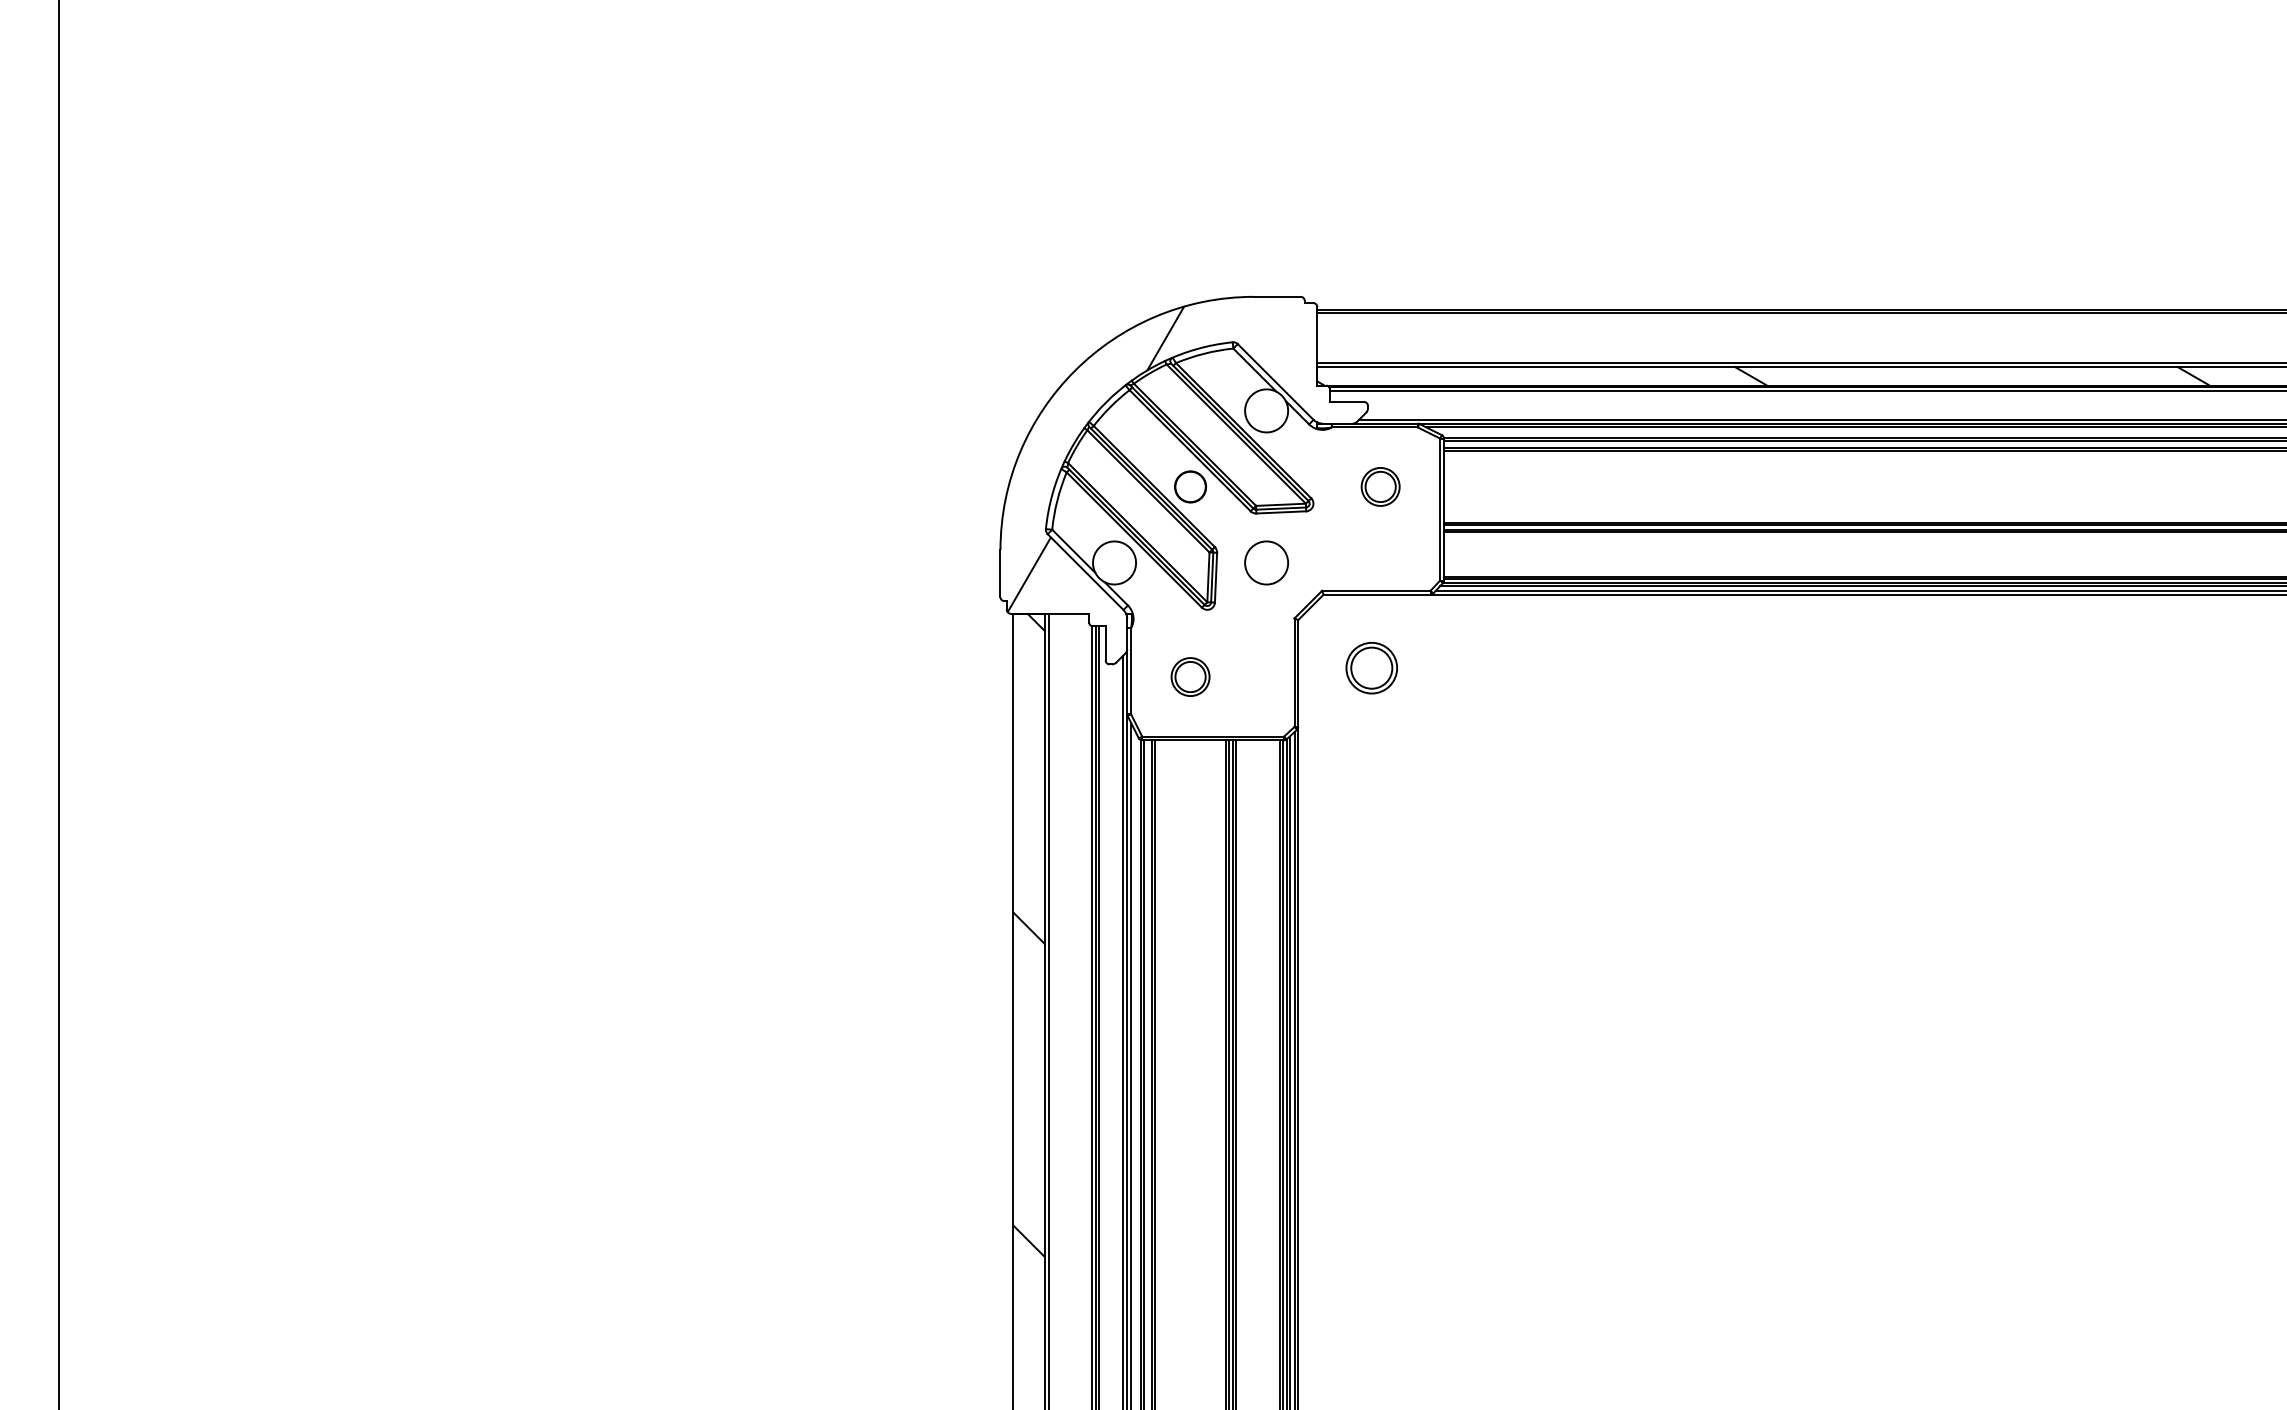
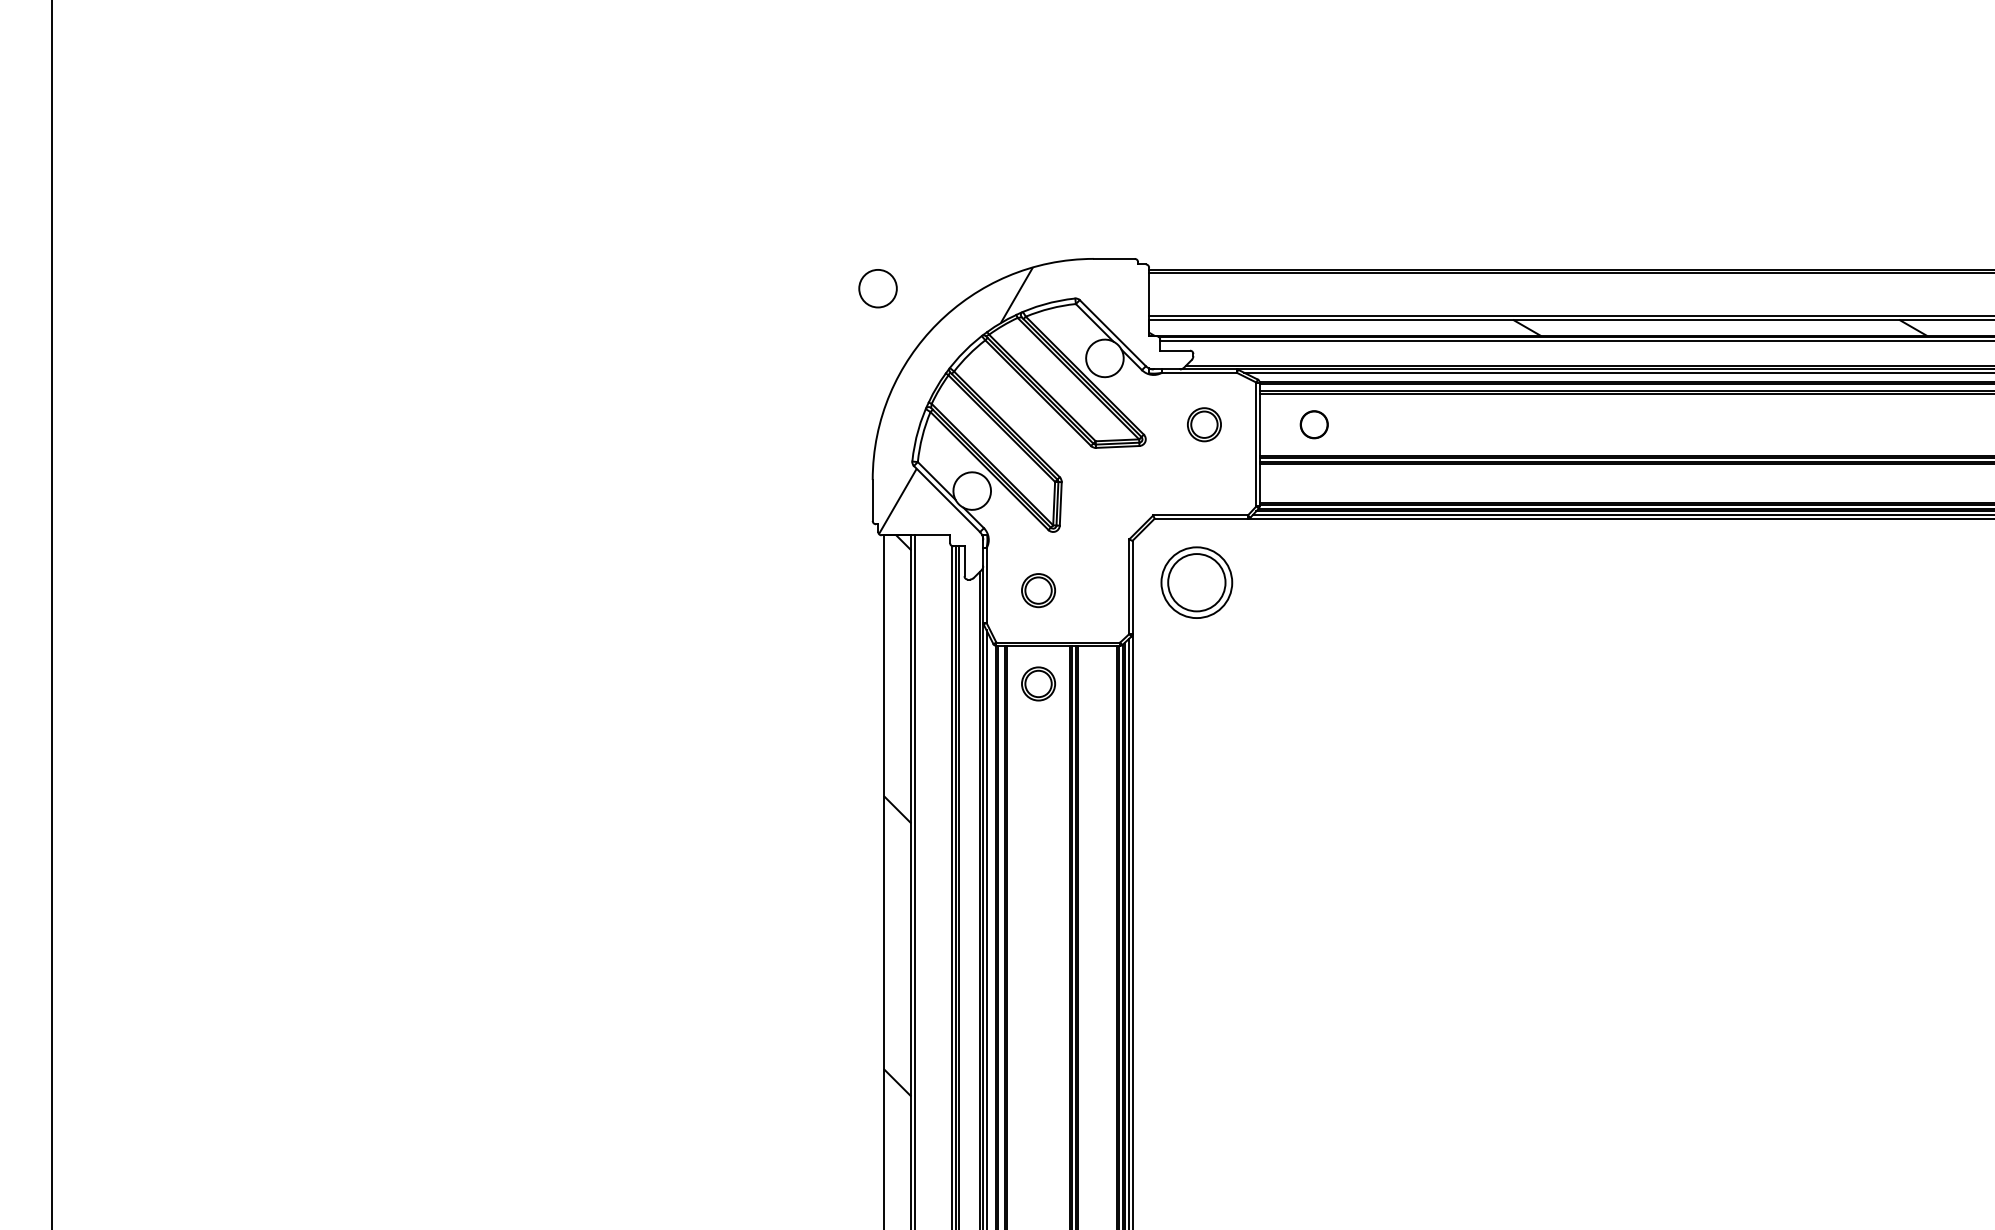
circle: (1190, 486) -> (1314, 424), moved
circle: (1266, 562) -> (877, 288), moved
part: (1371, 668) -> (1196, 583), size x1.6
part: (1190, 783) -> (1038, 683), added

